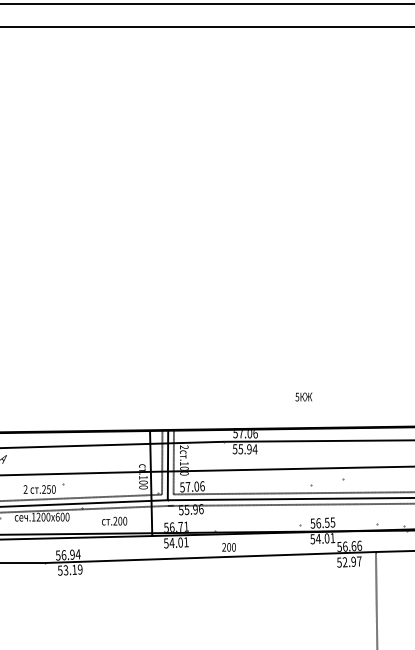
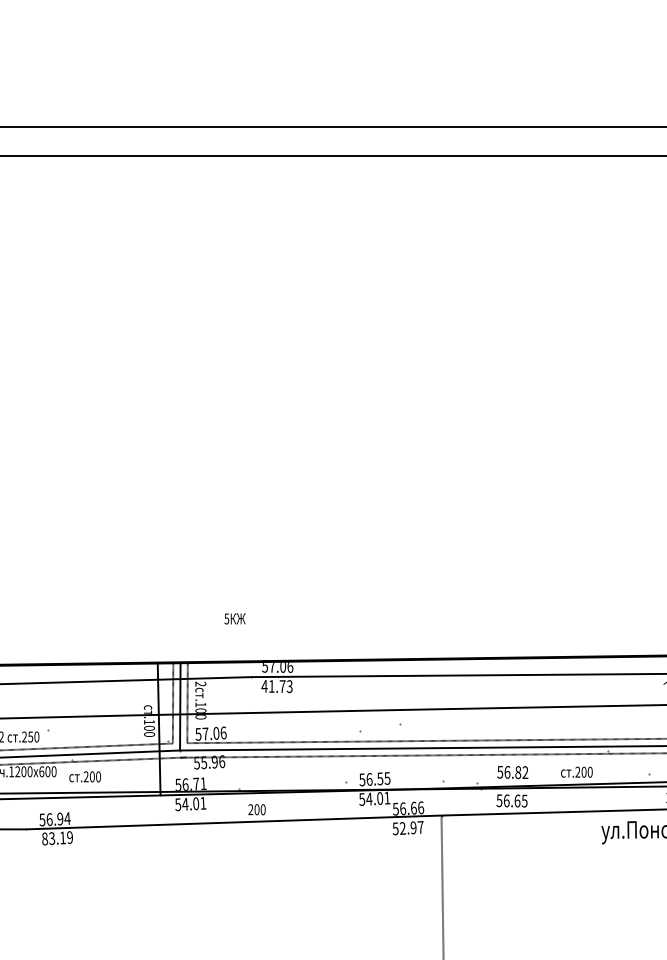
text: (303, 396) -> (234, 618), moved
text: (244, 449) -> (276, 686), 55.94 -> 41.73
text: (114, 520) -> (84, 776), moved
text: (60, 570) -> (45, 838), 53.19 -> 83.19

